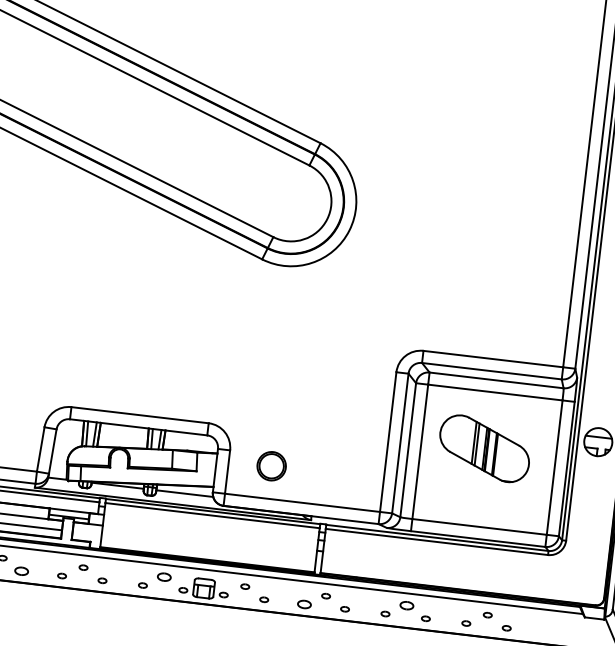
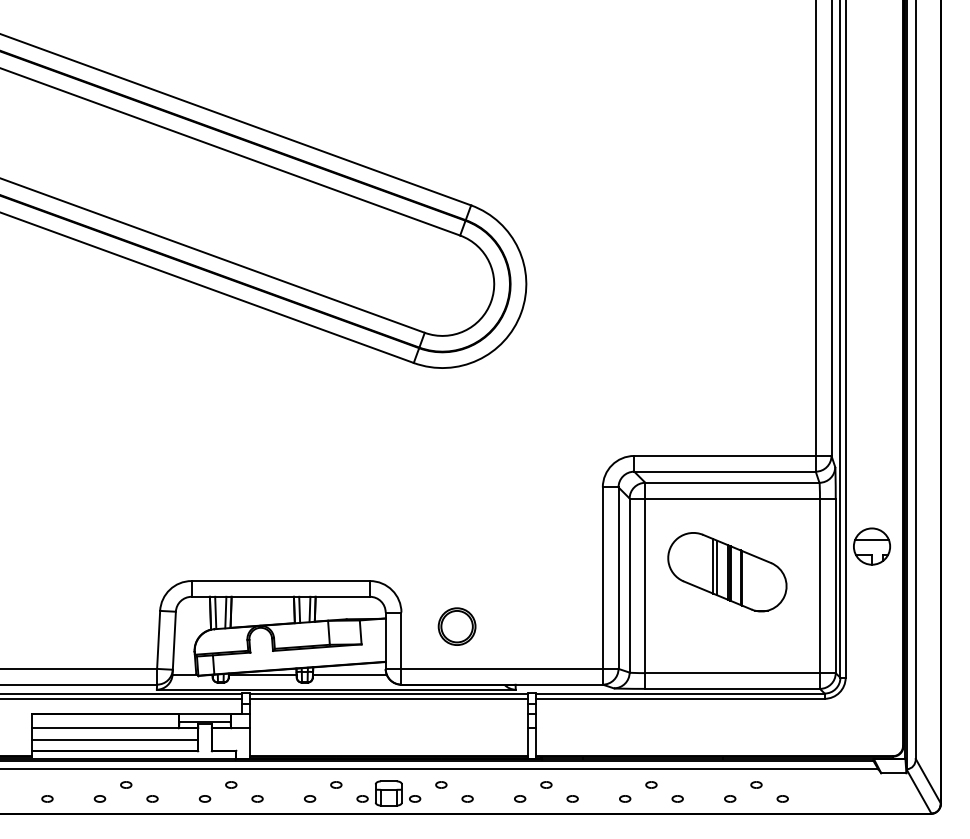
part: (21, 570) -> (152, 798), size x0.62
part: (164, 576) -> (336, 784), size x0.62
part: (304, 604) -> (520, 798), size x0.62
part: (407, 605) -> (651, 784), size x0.62

